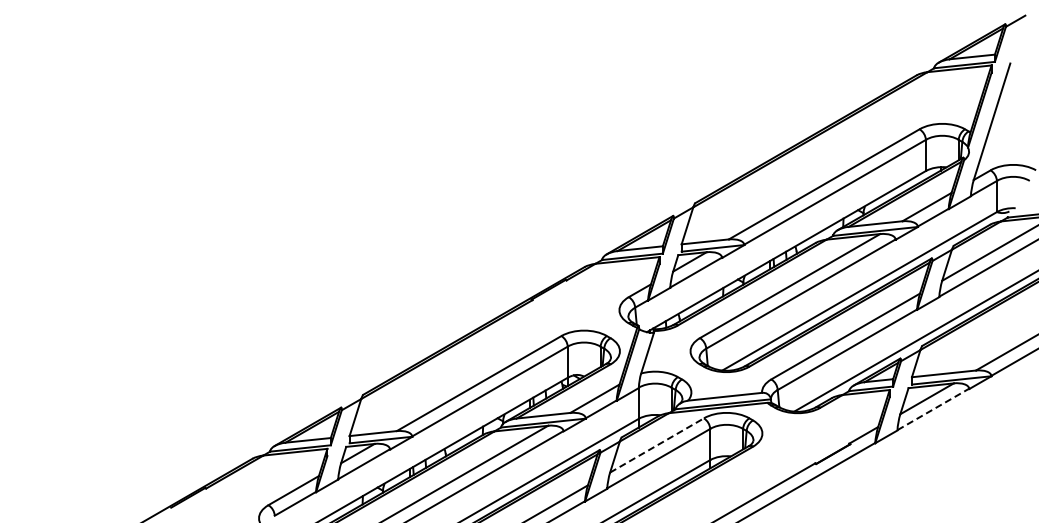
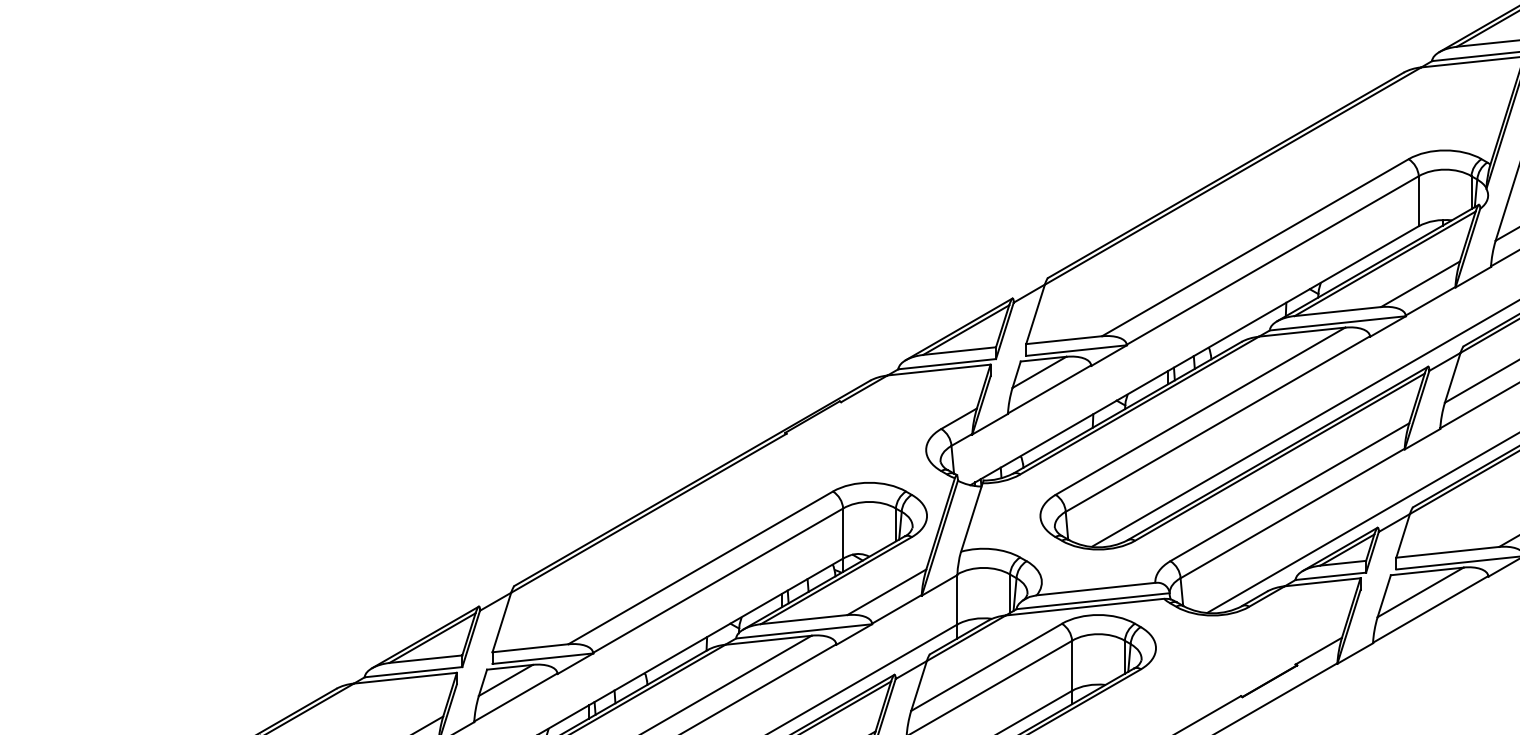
line: (933, 409) -> (1430, 609), dashed -> solid
line: (657, 445) -> (987, 667), dashed -> solid

